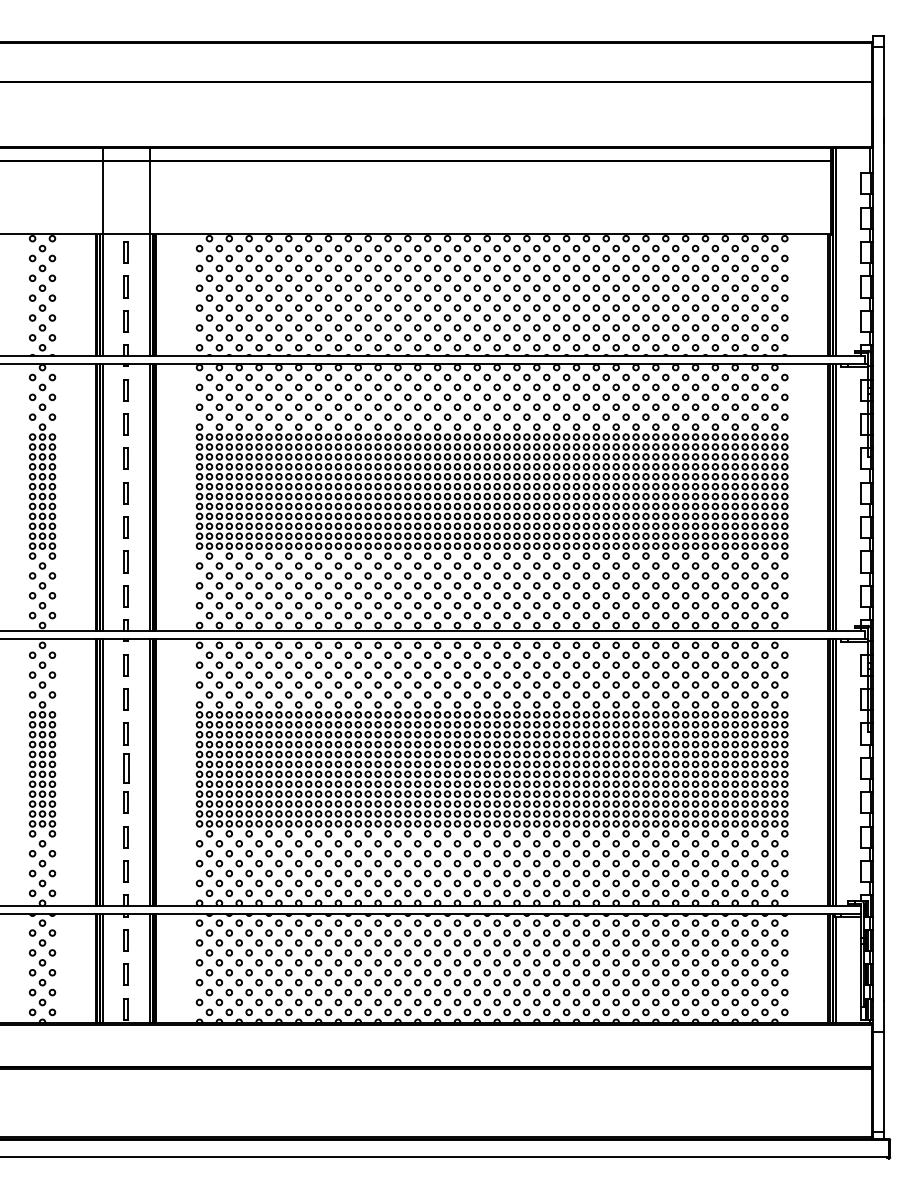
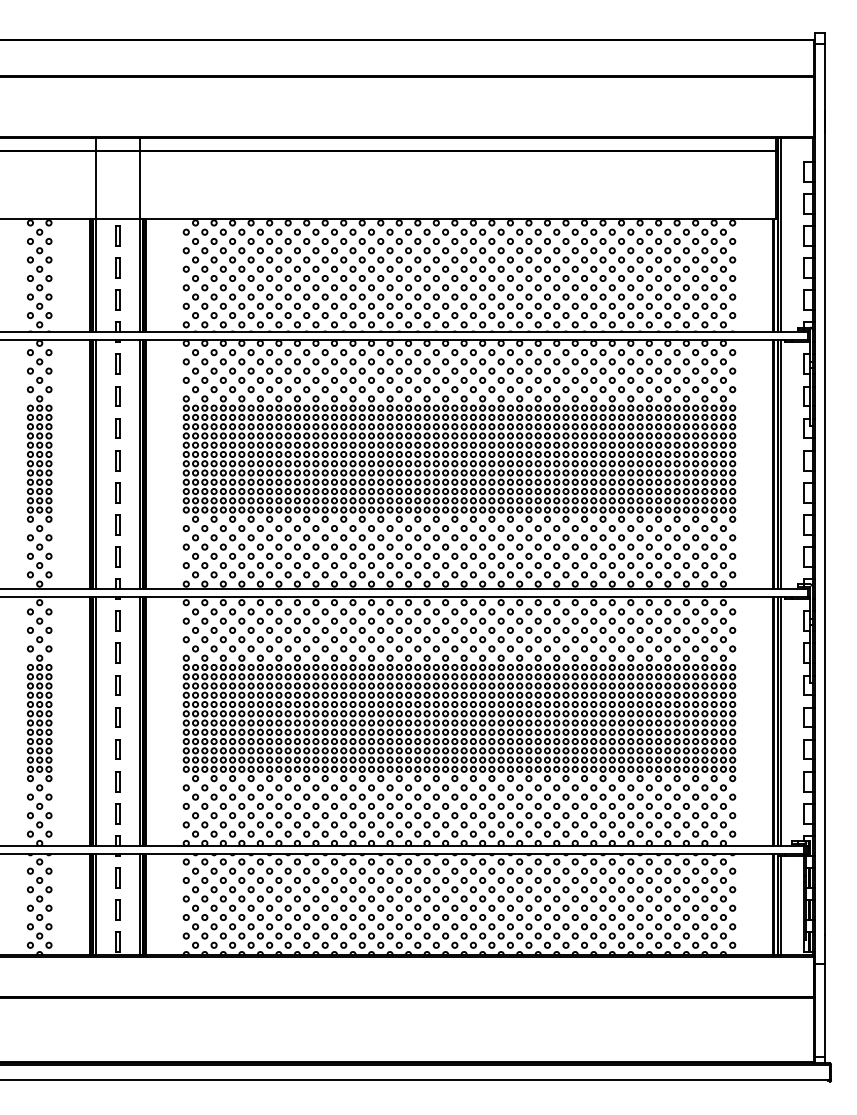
part: (125, 768) -> (117, 717), size x0.71

